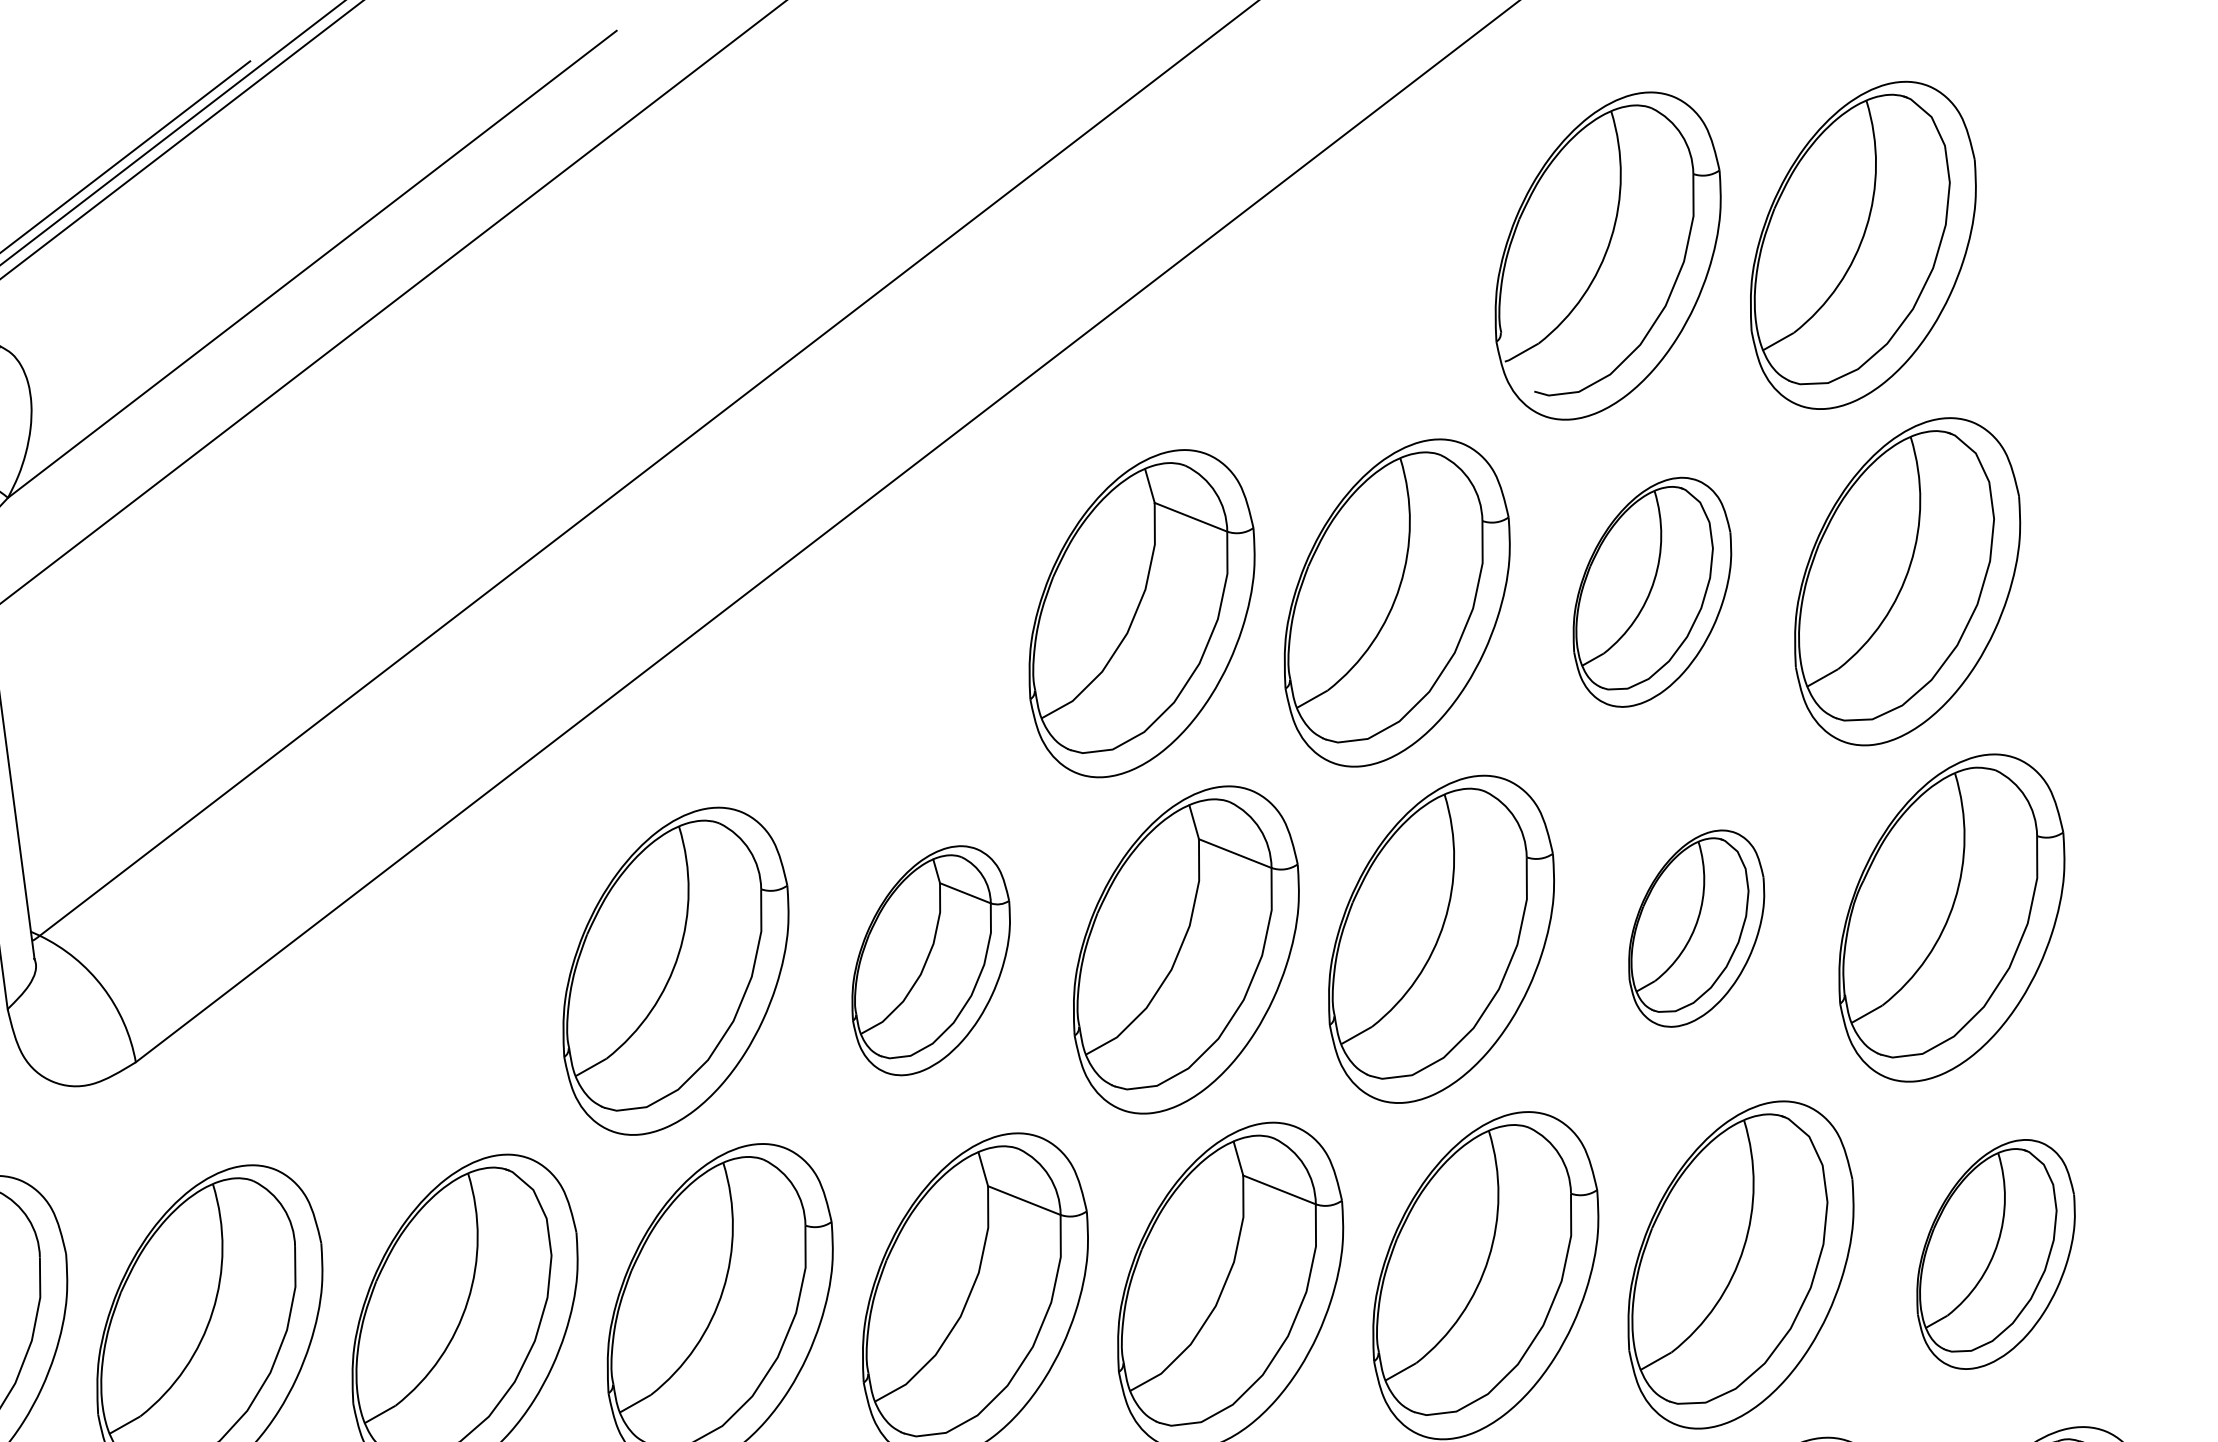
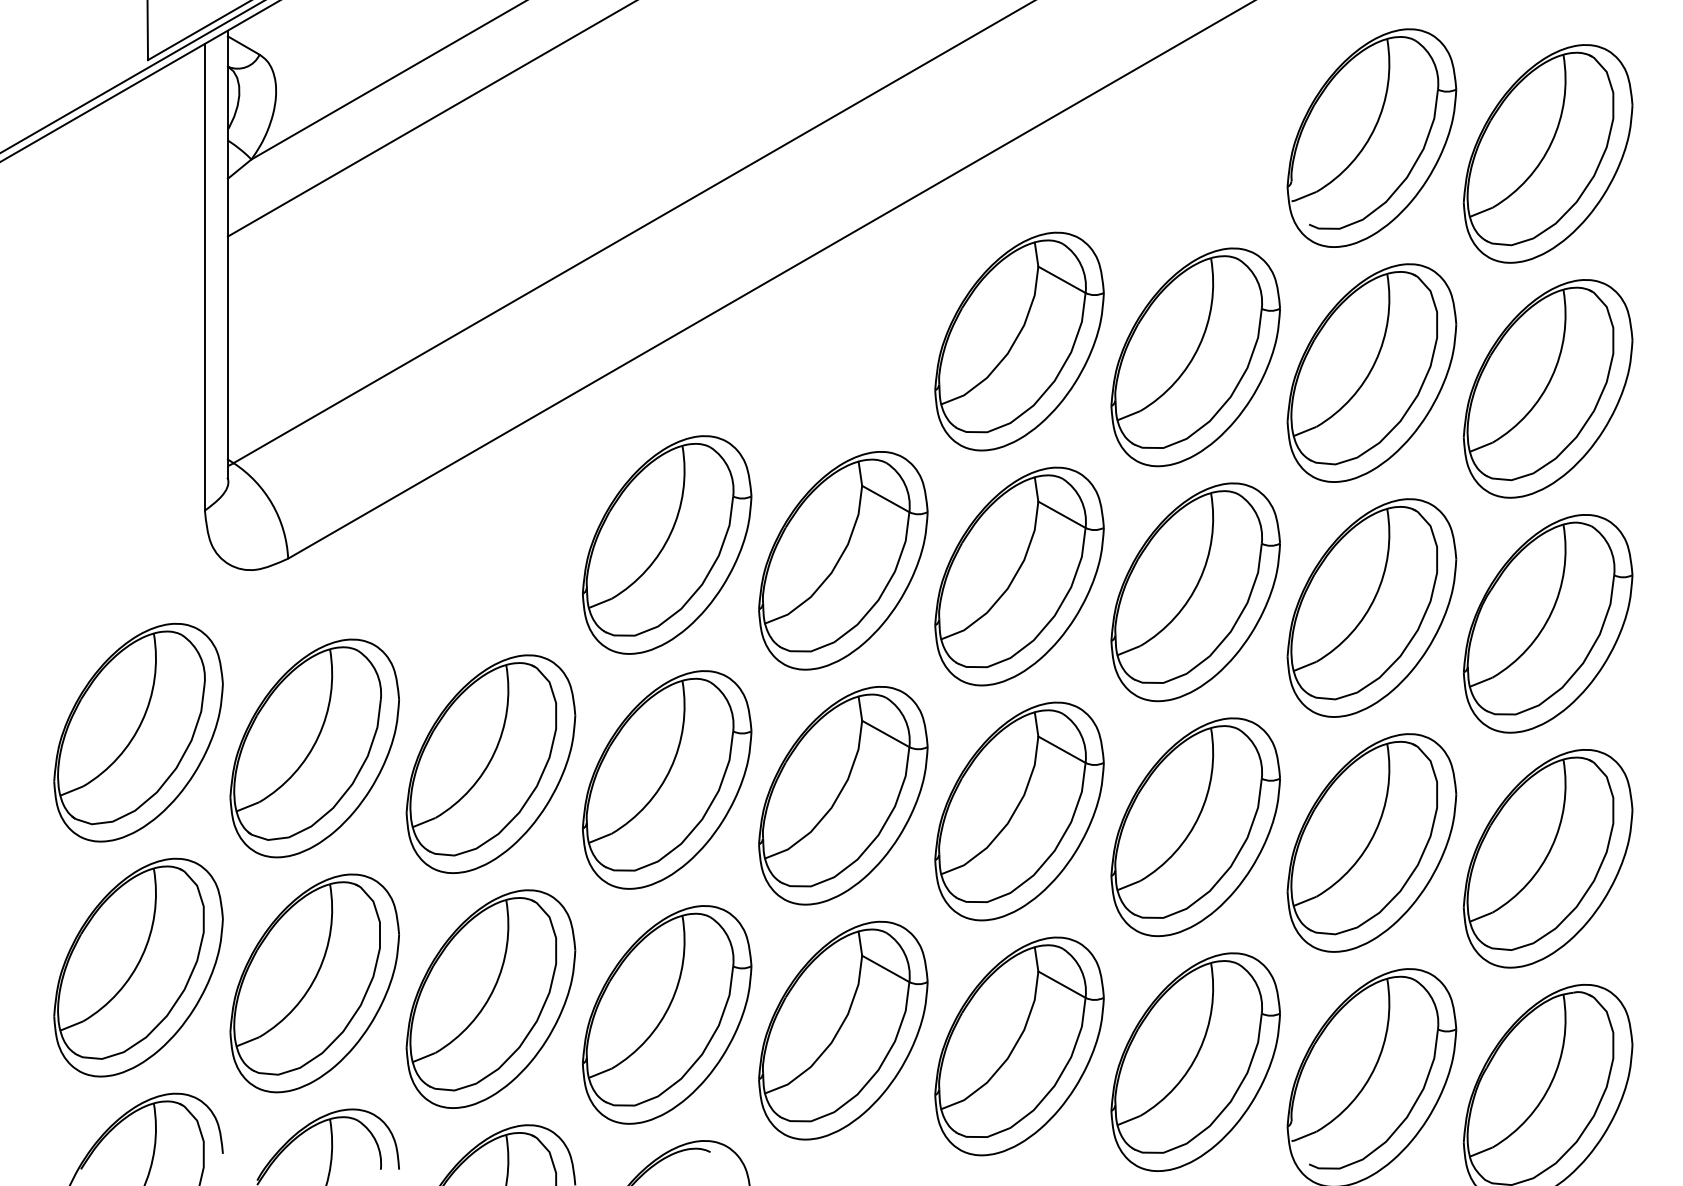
part: (1651, 591) -> (1371, 372), size x1.43
part: (1695, 927) -> (1371, 607), size x1.67
part: (931, 960) -> (843, 560), size x1.43
part: (1995, 1254) -> (1547, 858), size x1.43

